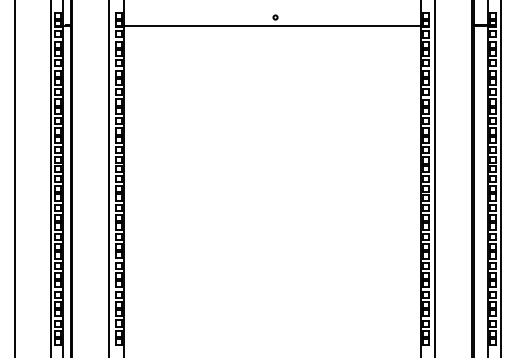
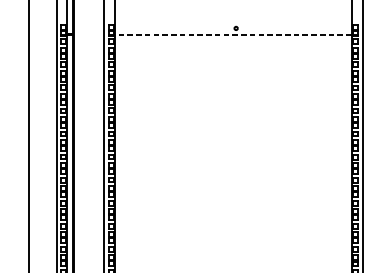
line: (272, 25) -> (233, 34), solid -> dashed

